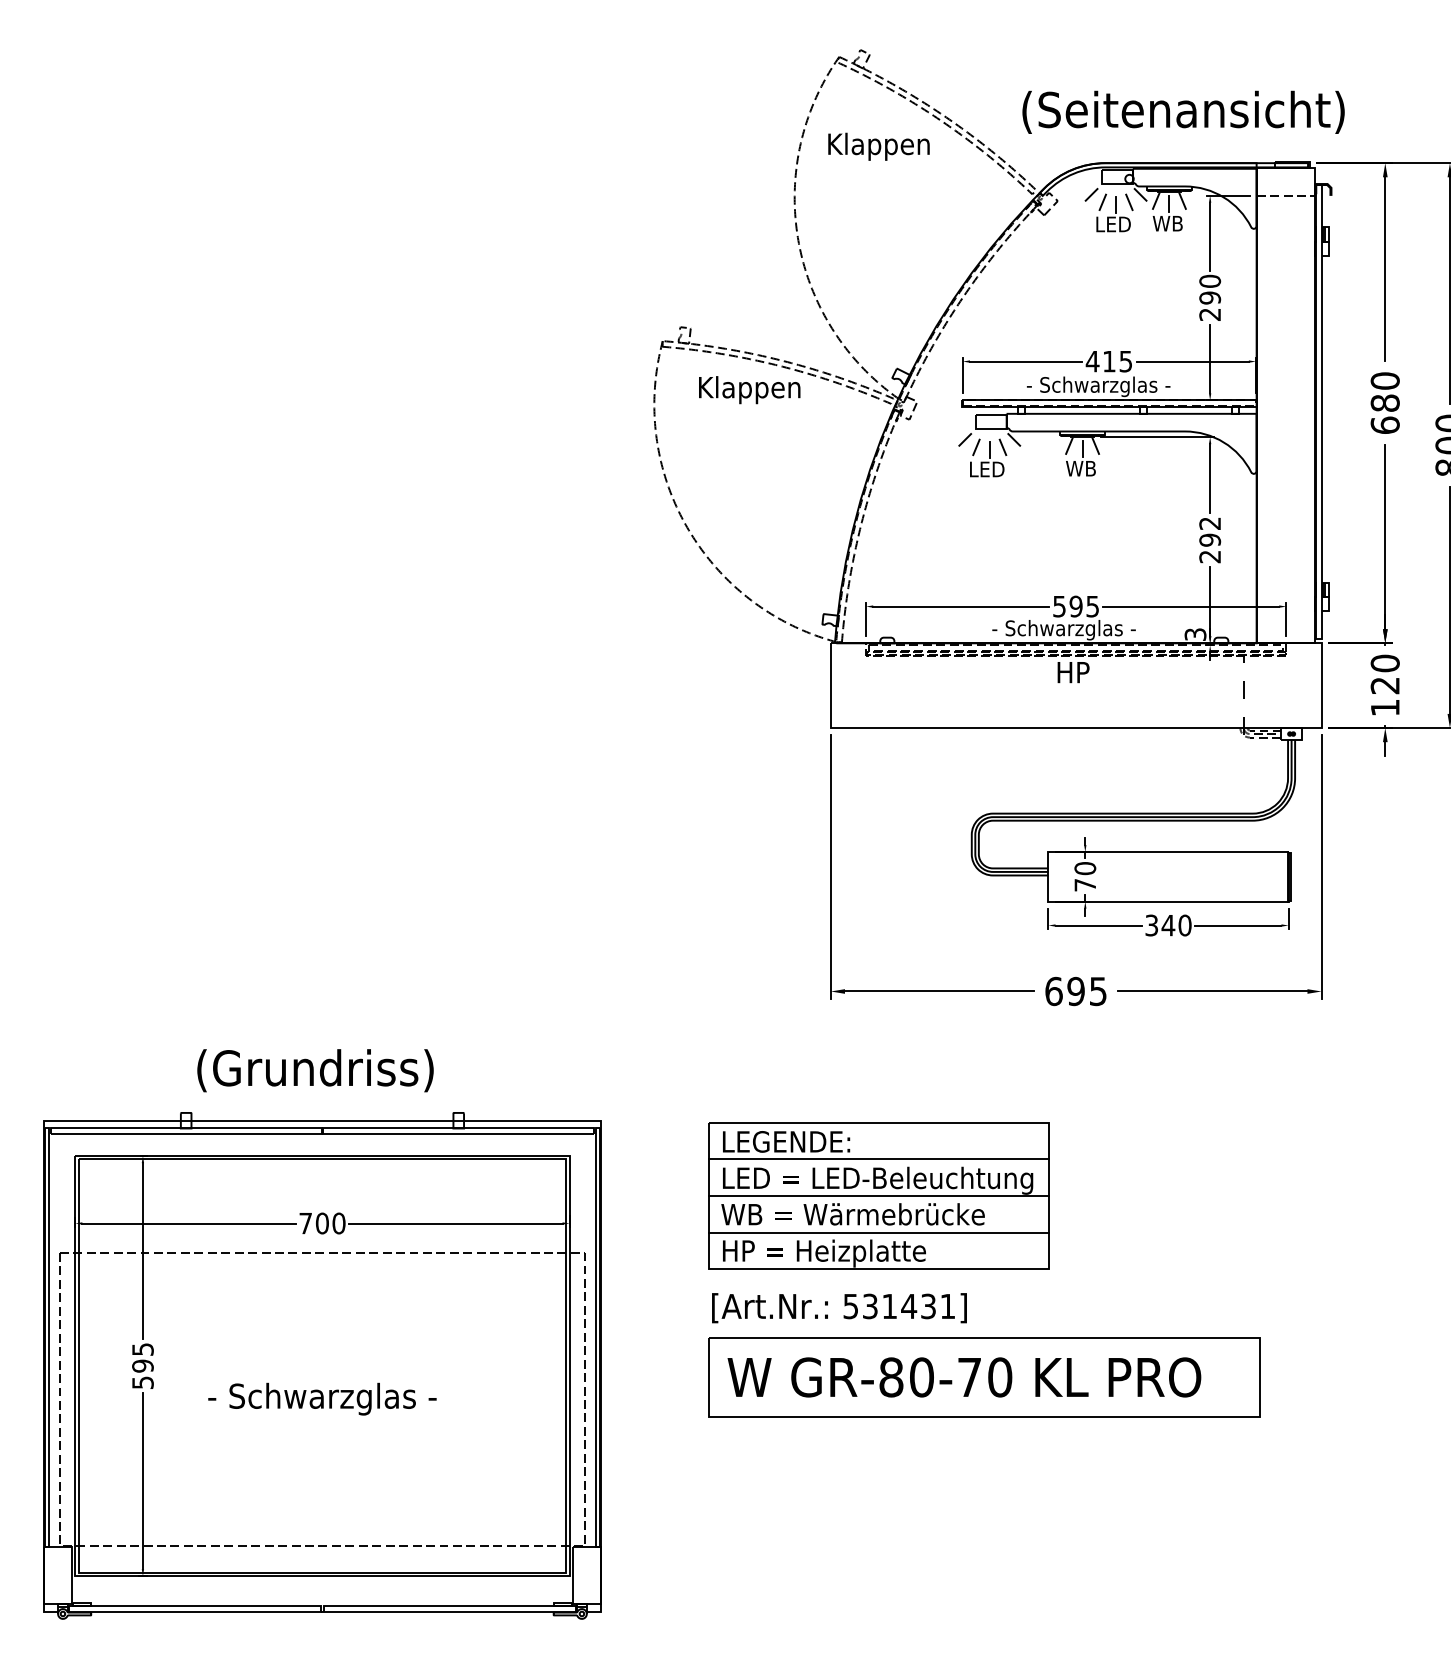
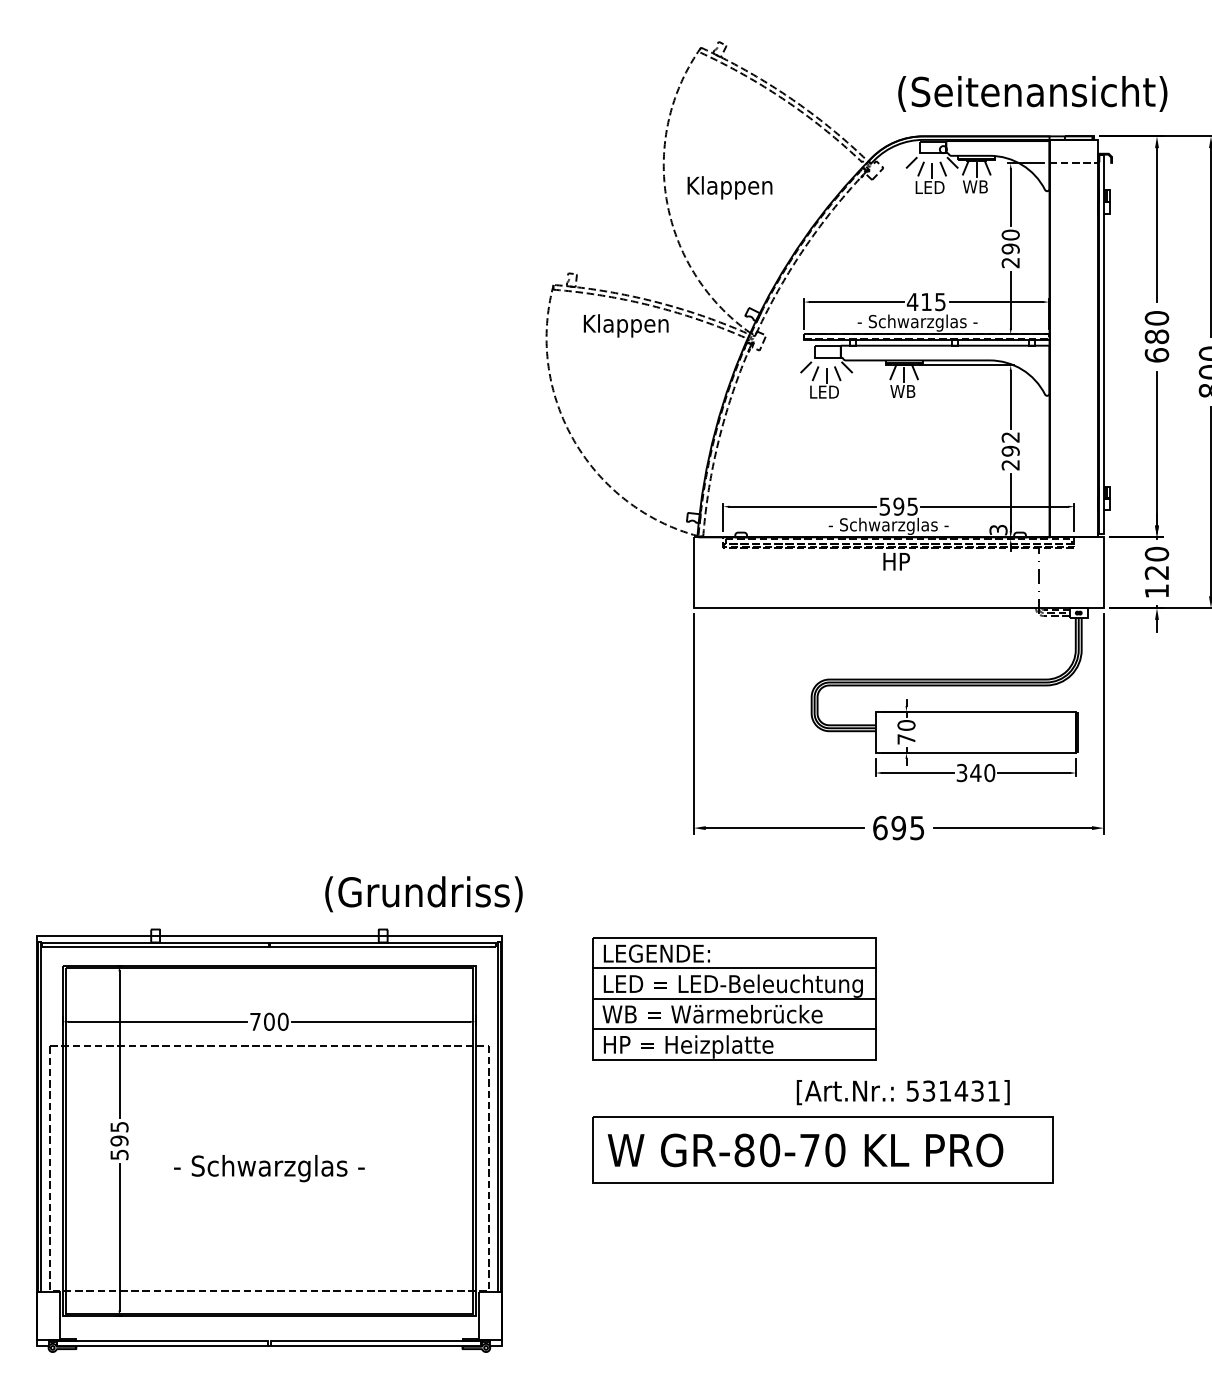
text: (1183, 111) -> (1032, 93), moved
text: (878, 146) -> (729, 187), moved
text: (315, 1070) -> (423, 894), moved
text: (839, 1308) -> (903, 1092), moved

